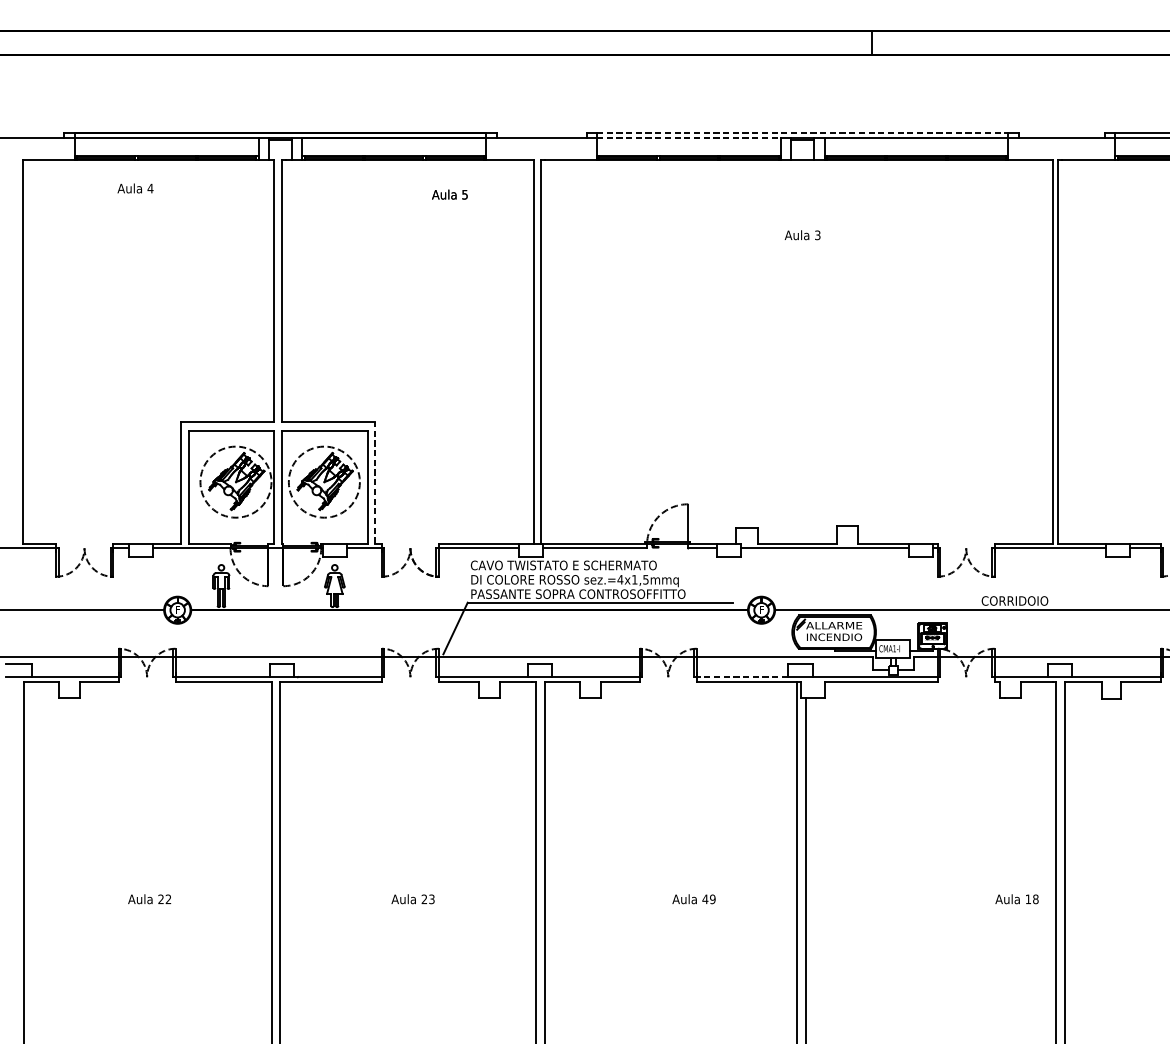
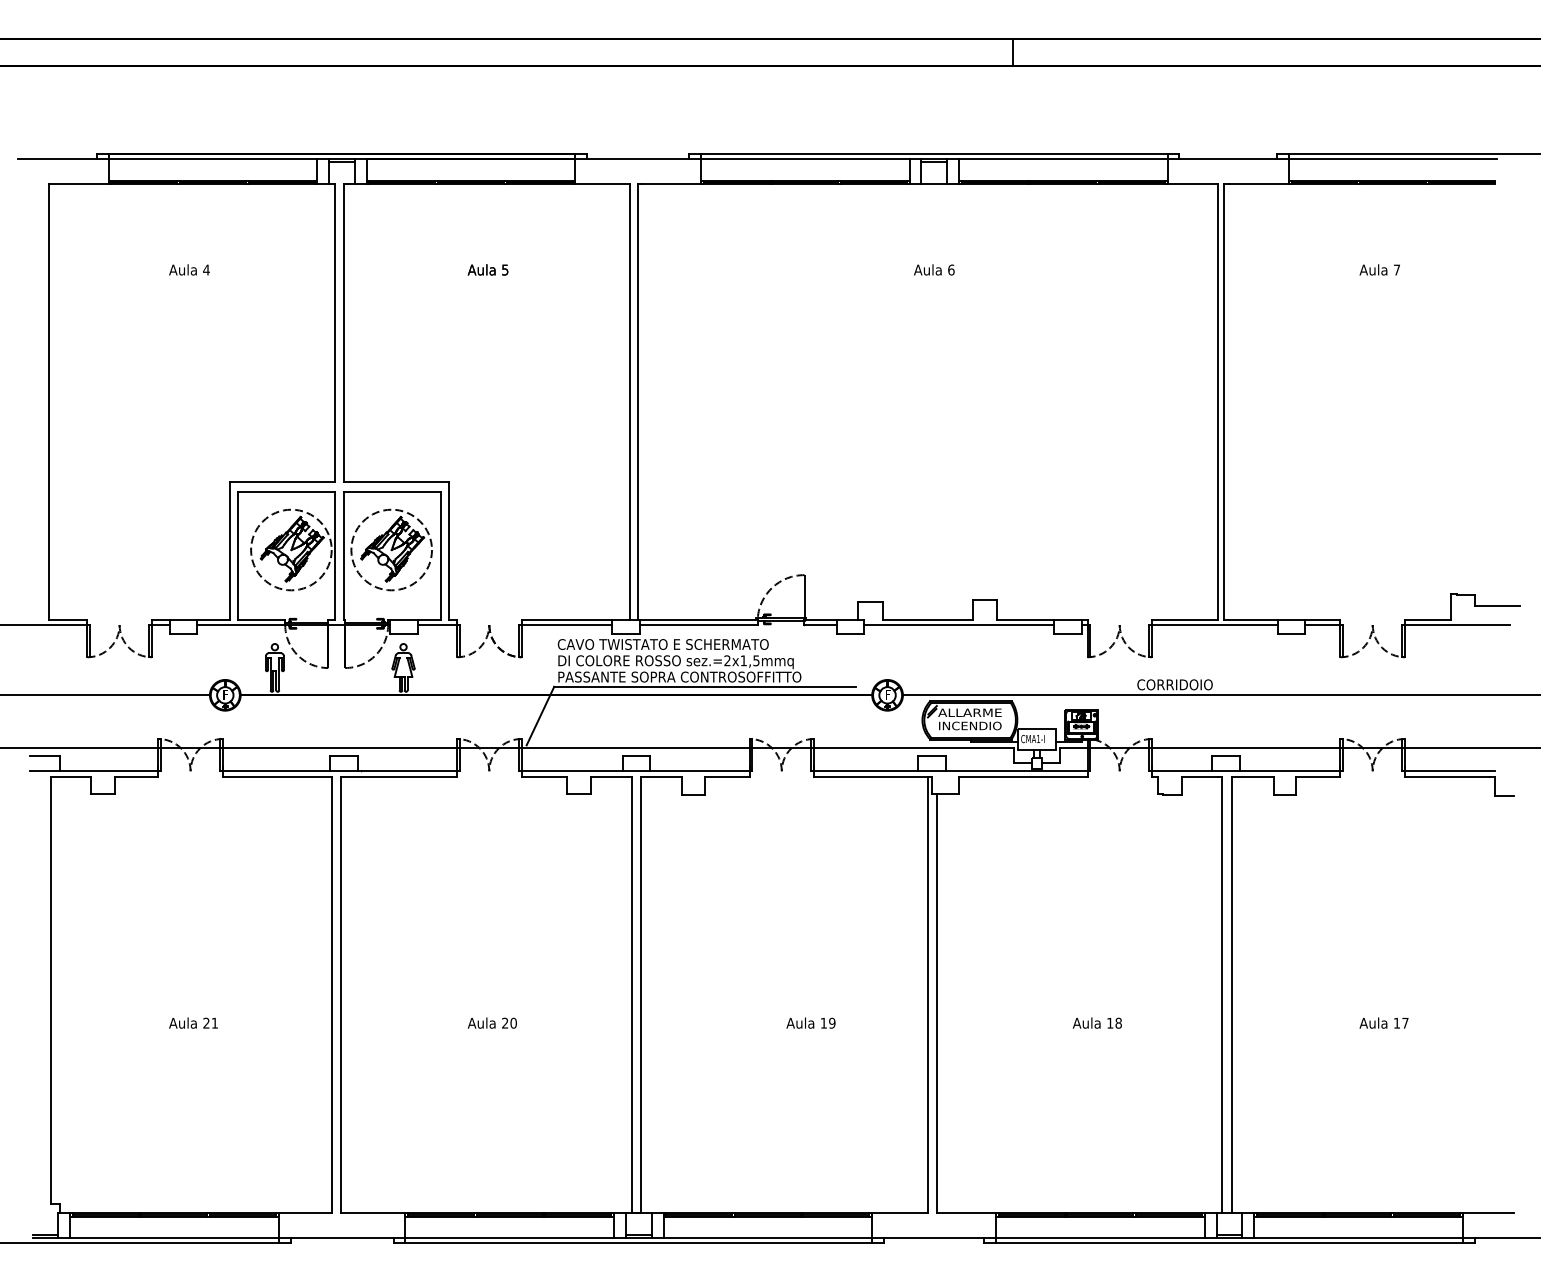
line: (802, 132) -> (934, 153), dashed -> solid
line: (689, 137) -> (805, 159), dashed -> solid
text: (135, 188) -> (189, 269), moved
text: (449, 194) -> (487, 269), moved
text: (817, 234) -> (951, 269), 3 -> 6
line: (375, 482) -> (449, 550), dashed -> solid
text: (620, 579) -> (727, 660), sez.=4x1,5mmq -> sez.=2x1,5mmq
line: (742, 677) -> (865, 771), dashed -> solid
text: (168, 898) -> (214, 1022), 22 -> 21
text: (431, 898) -> (513, 1022), 23 -> 20
text: (705, 898) -> (823, 1022), 49 -> 19
text: (1016, 898) -> (1096, 1022), moved

